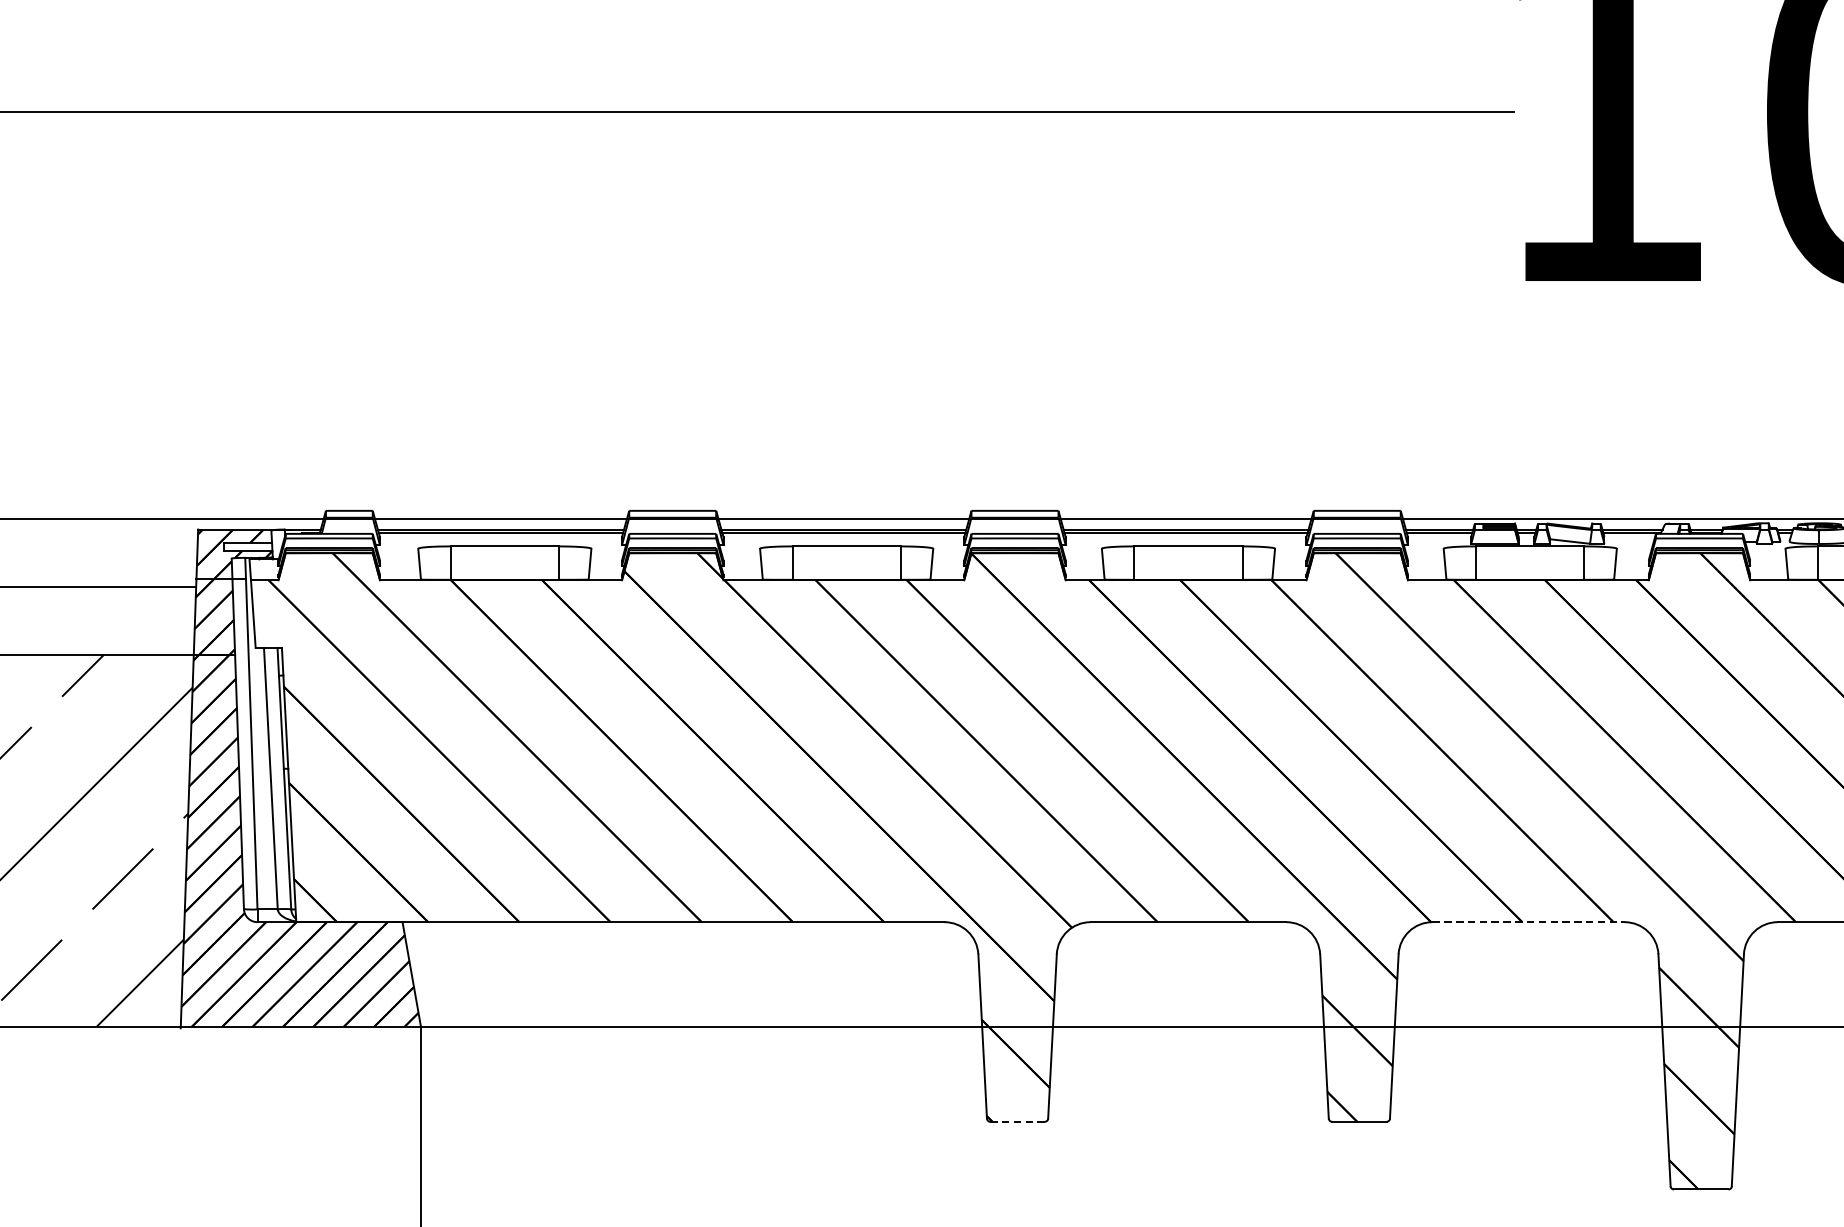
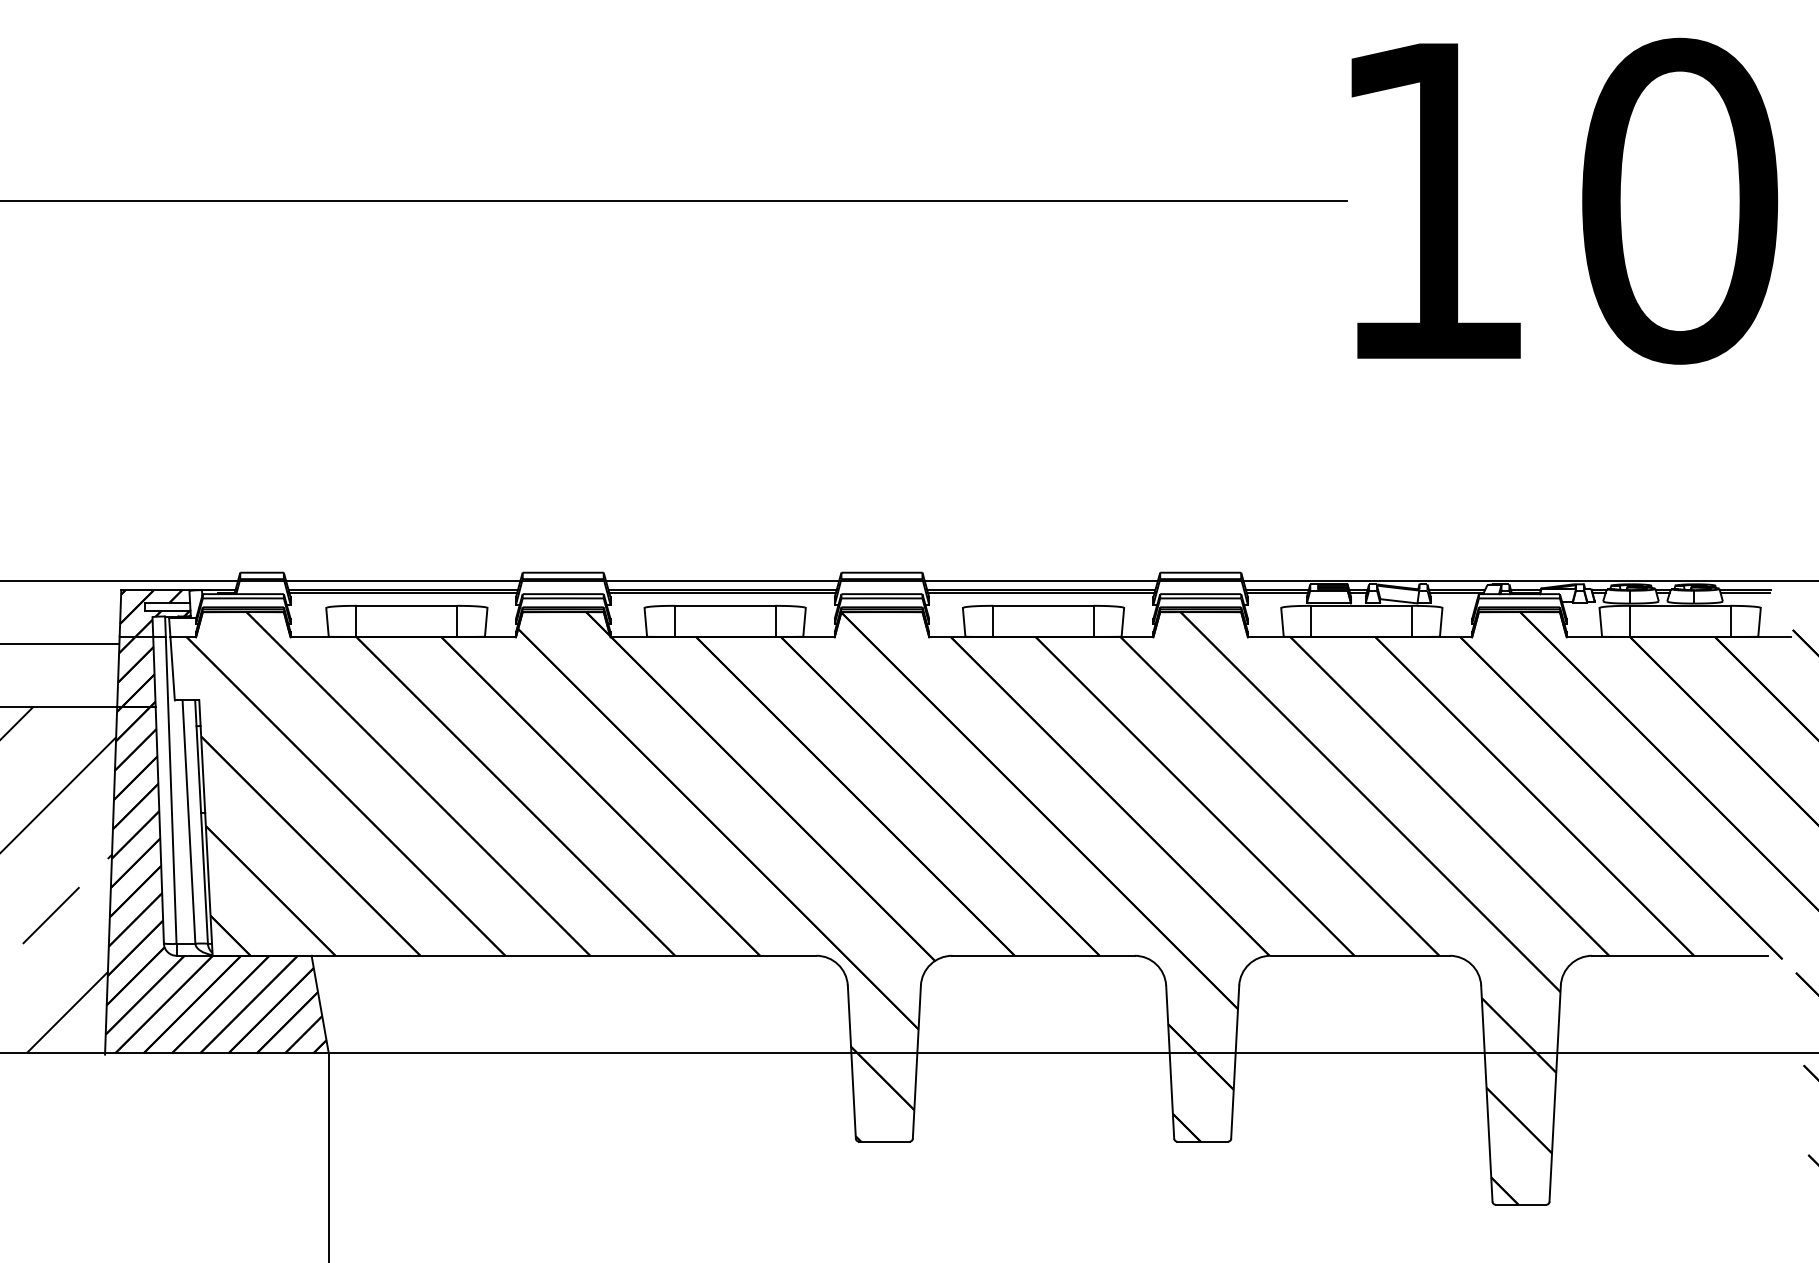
line: (1528, 921) -> (1360, 955), dashed -> solid
line: (1016, 1121) -> (883, 1141), dashed -> solid

